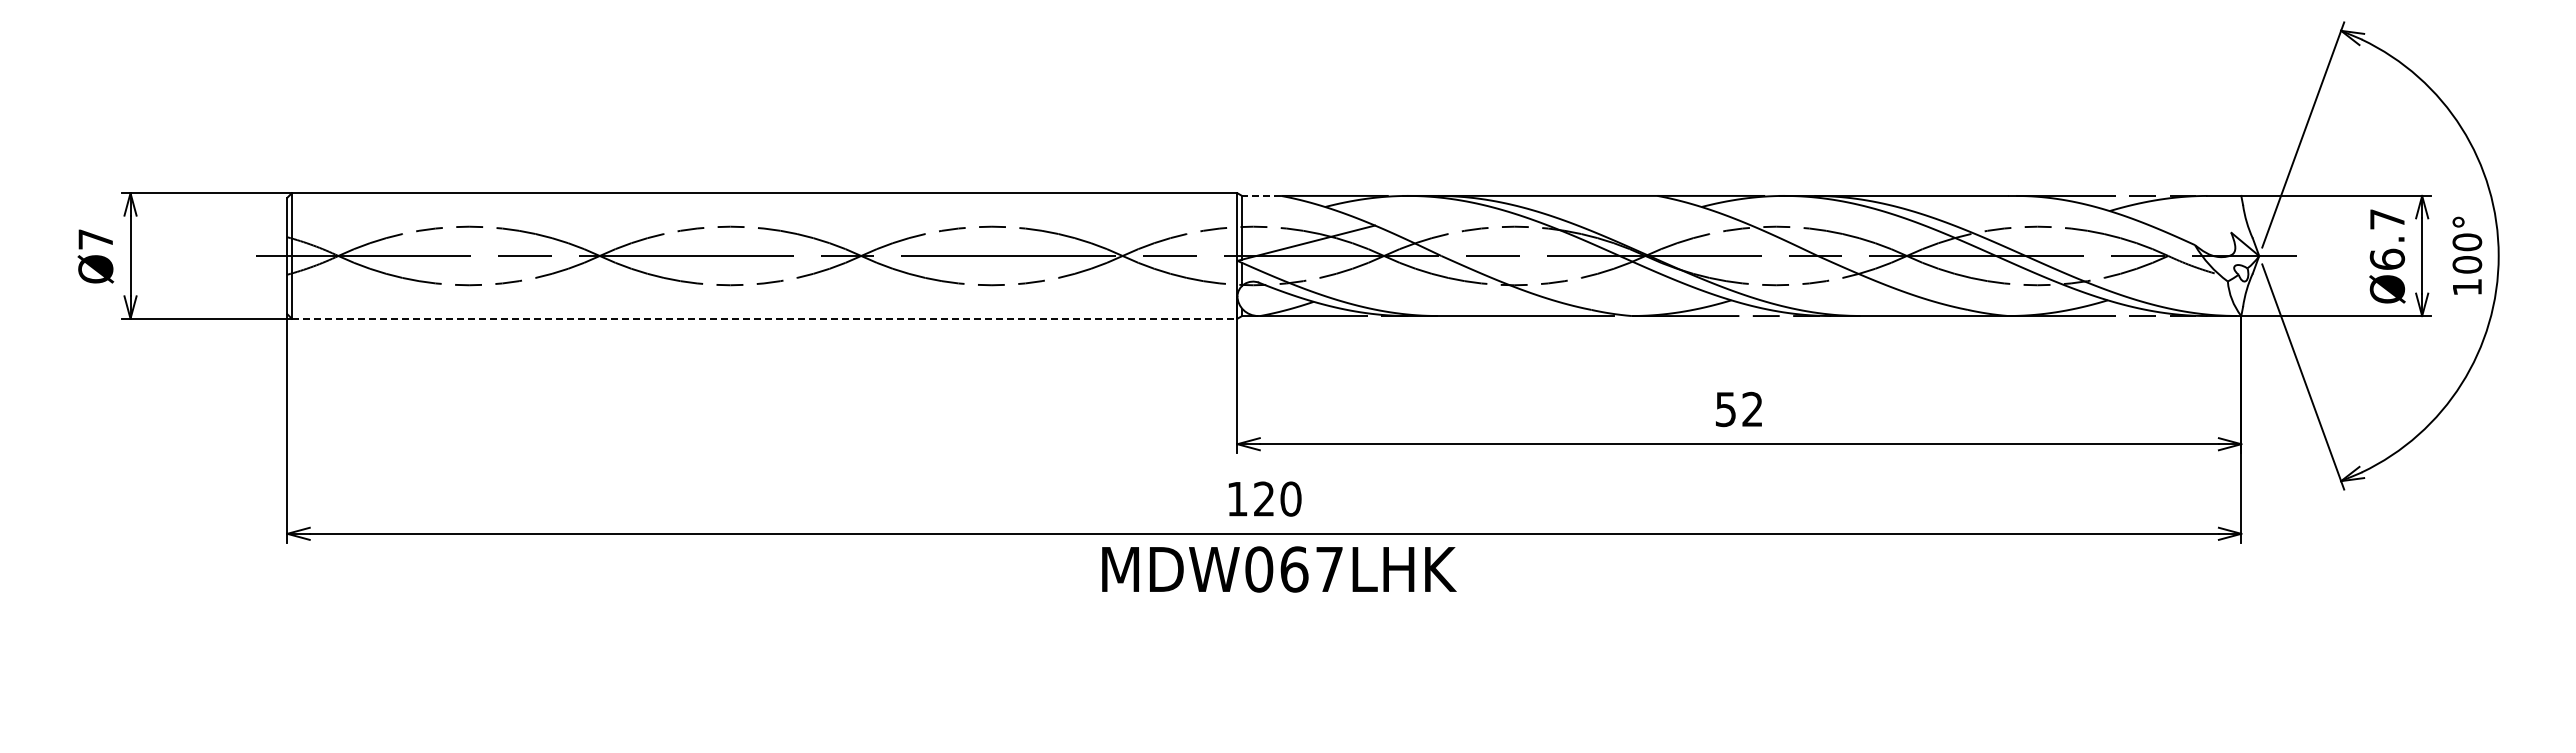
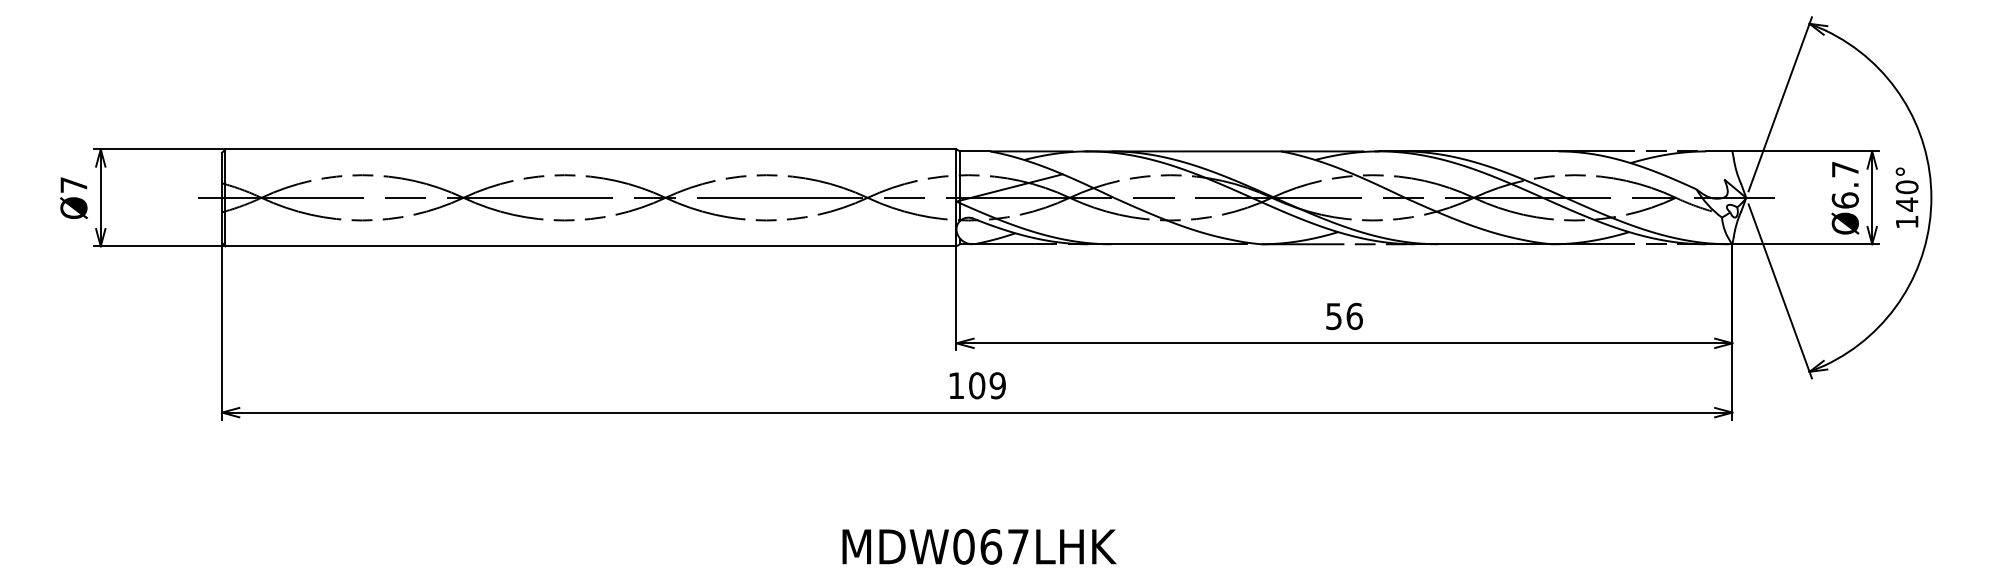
line: (1261, 195) -> (975, 151), dashed -> solid
text: (2467, 264) -> (1907, 204), 100° -> 140°
line: (764, 318) -> (590, 246), dashed -> solid
text: (1752, 409) -> (1354, 316), 52 -> 56
text: (1277, 498) -> (987, 385), 120 -> 109
text: (1279, 569) -> (979, 546), moved

